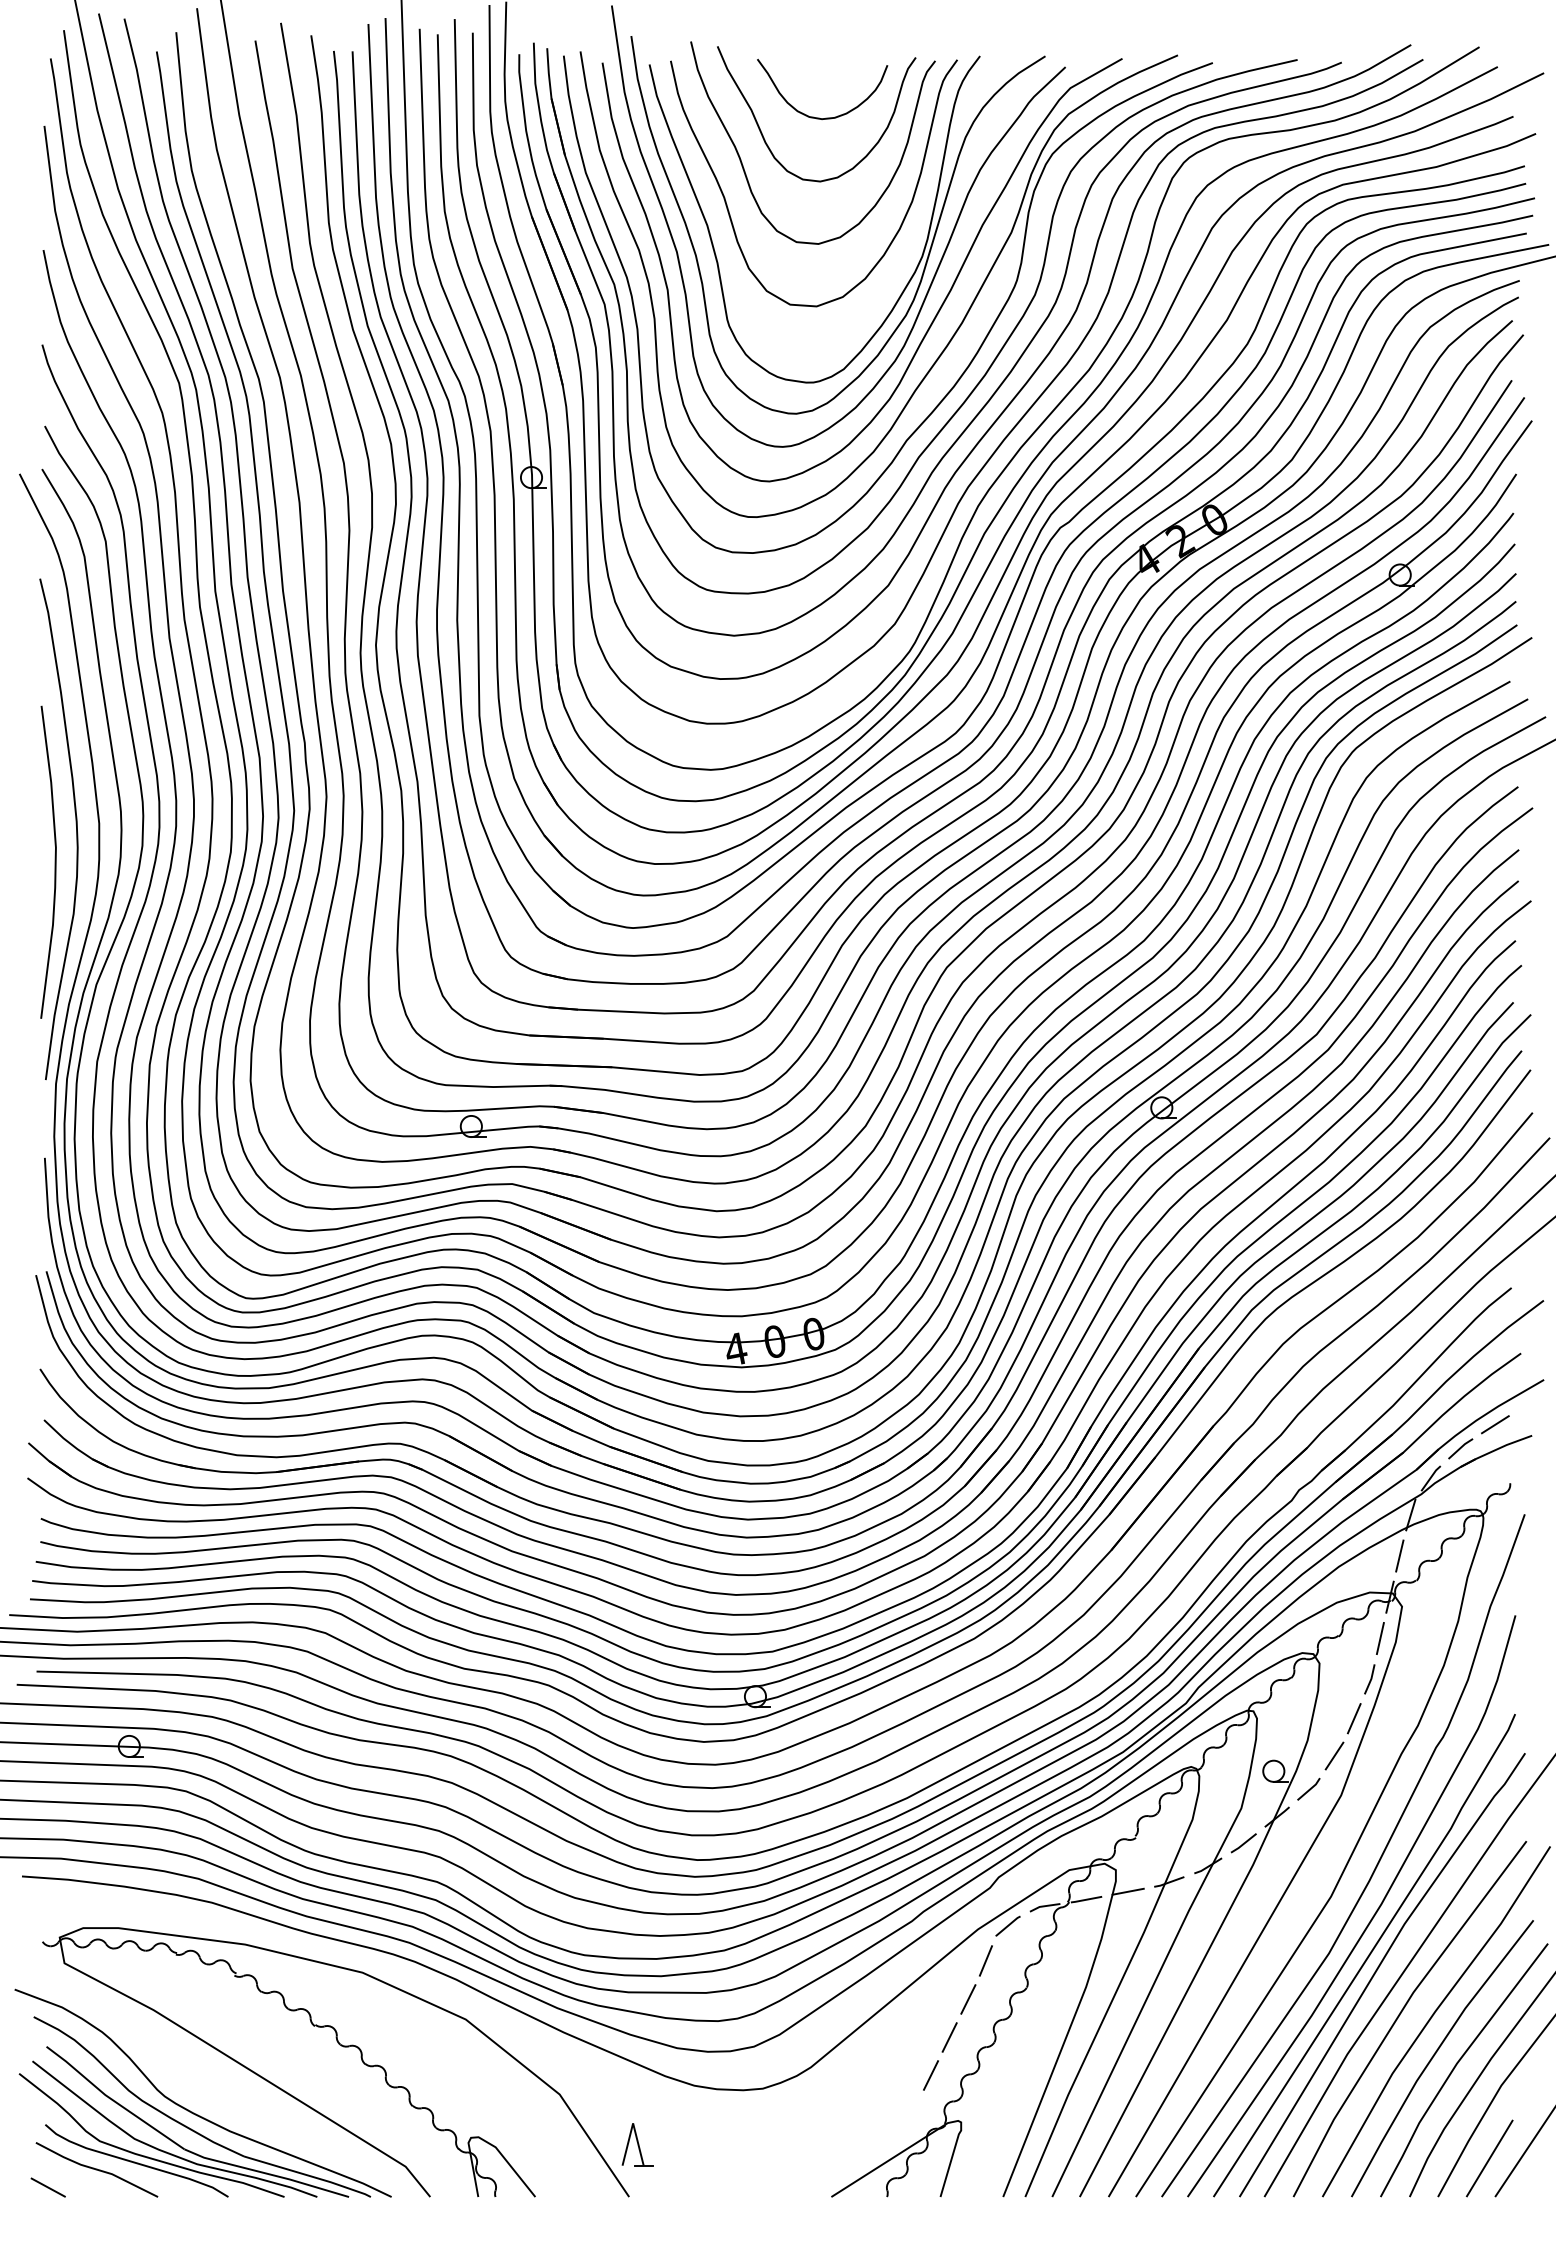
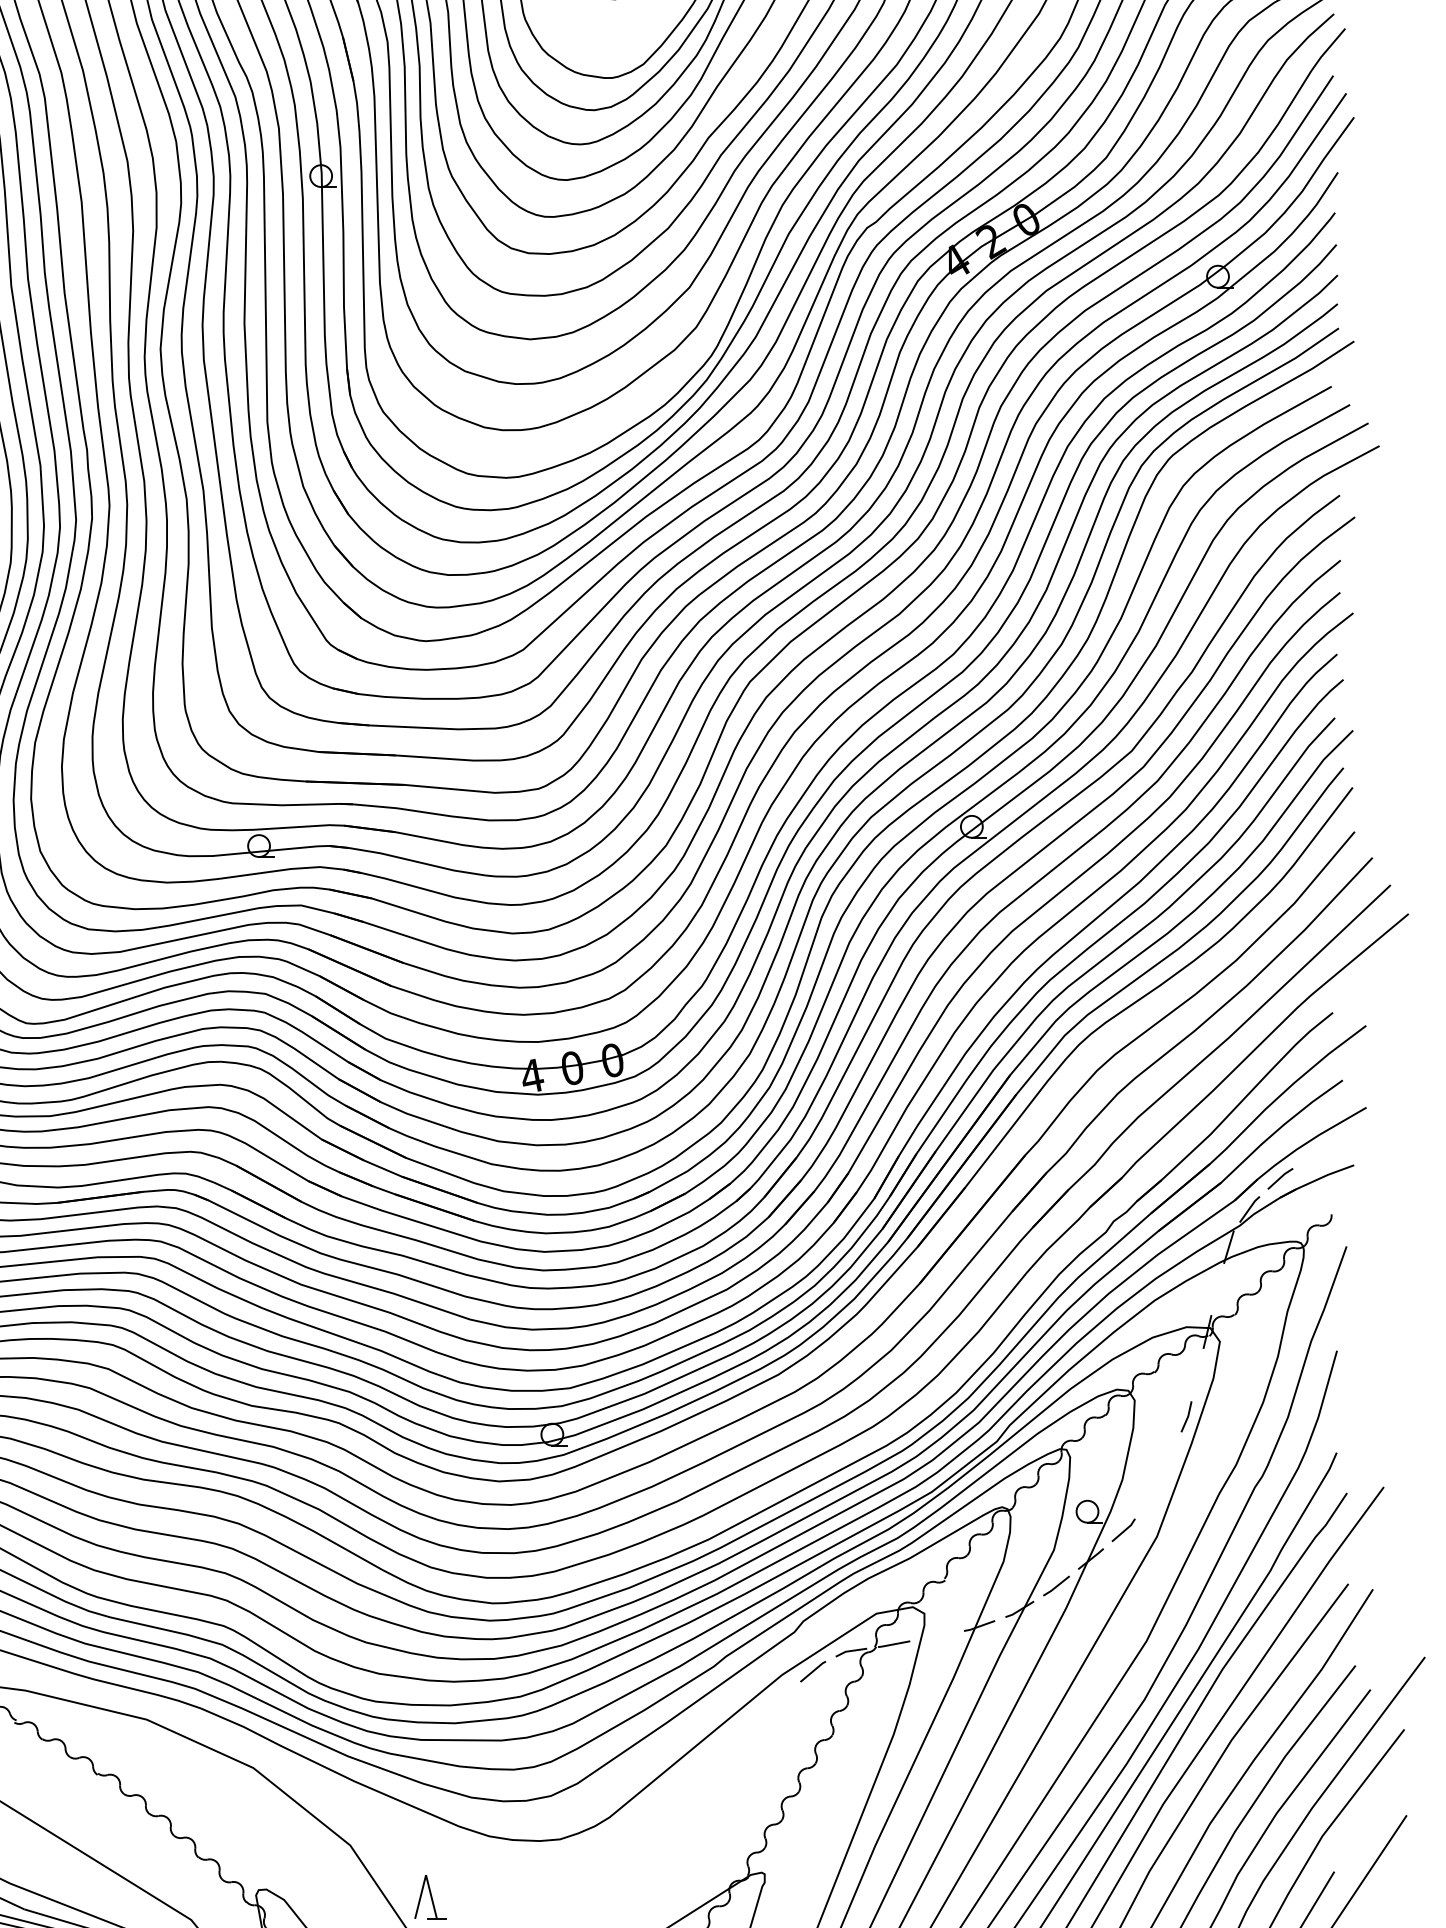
line: (1494, 1424) -> (1315, 1153), removed
line: (1399, 1555) -> (1217, 1288), removed
line: (1379, 1638) -> (1196, 1374), removed
line: (1353, 1718) -> (1169, 1457), removed
line: (1334, 1755) -> (1150, 1495), removed
line: (1127, 1891) -> (936, 1635), removed
line: (985, 1960) -> (789, 1707), removed
line: (968, 1999) -> (772, 1747), removed
line: (949, 2037) -> (752, 1786), removed
line: (930, 2075) -> (733, 1825), removed

